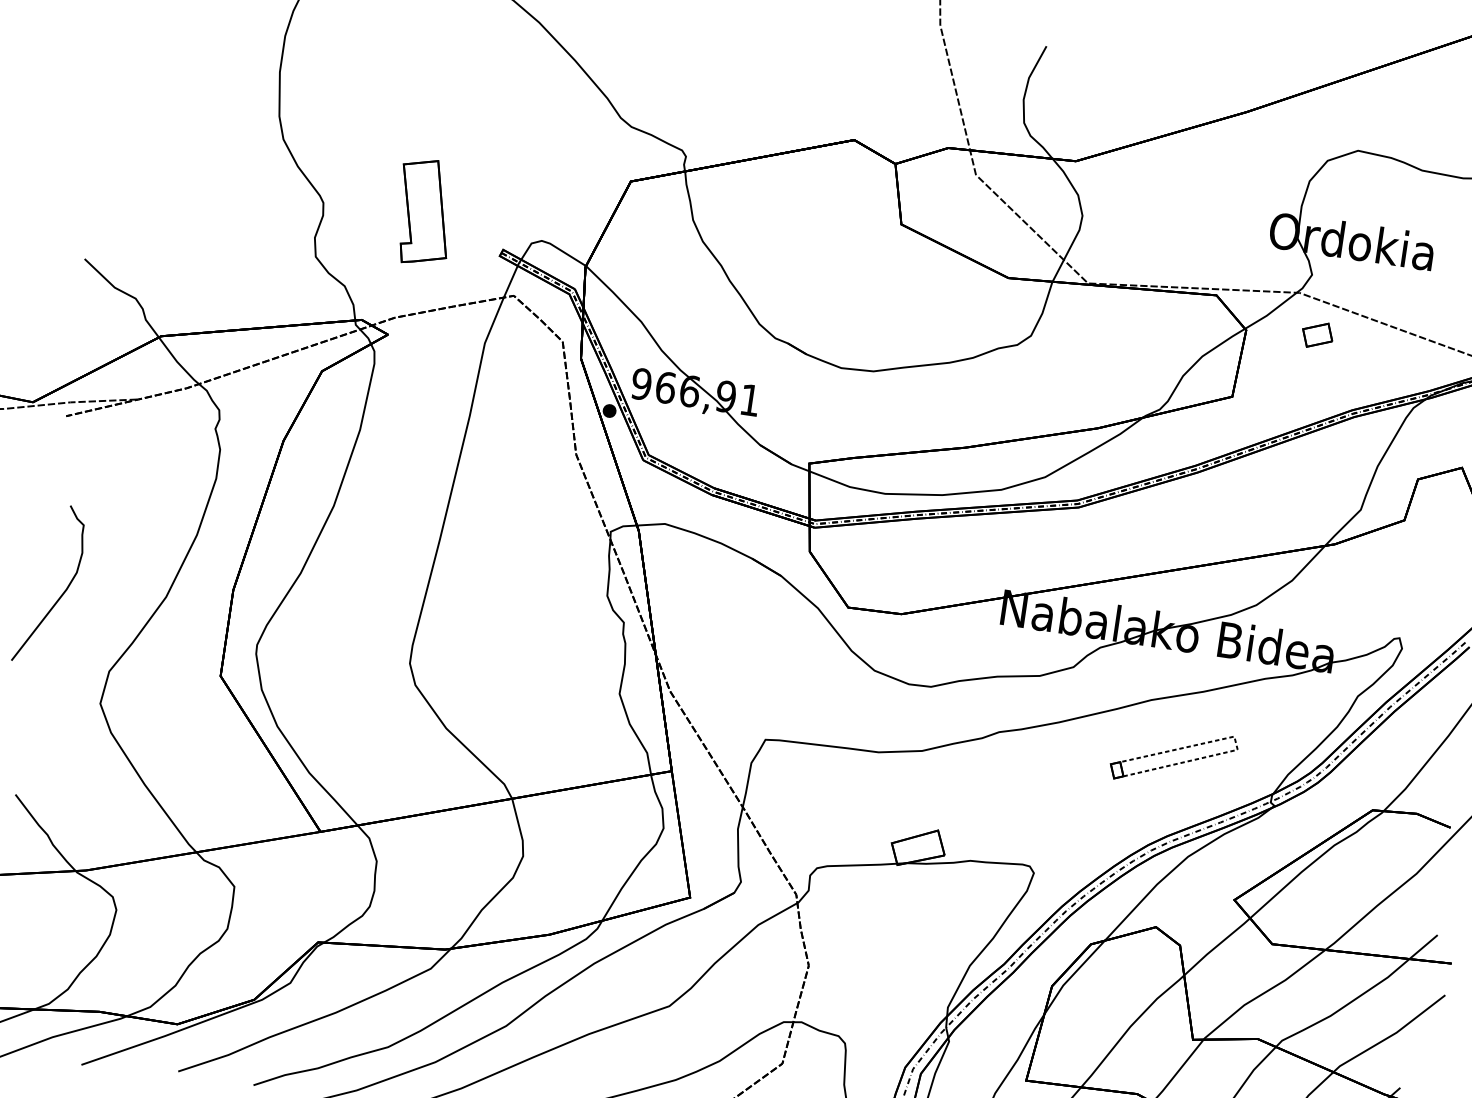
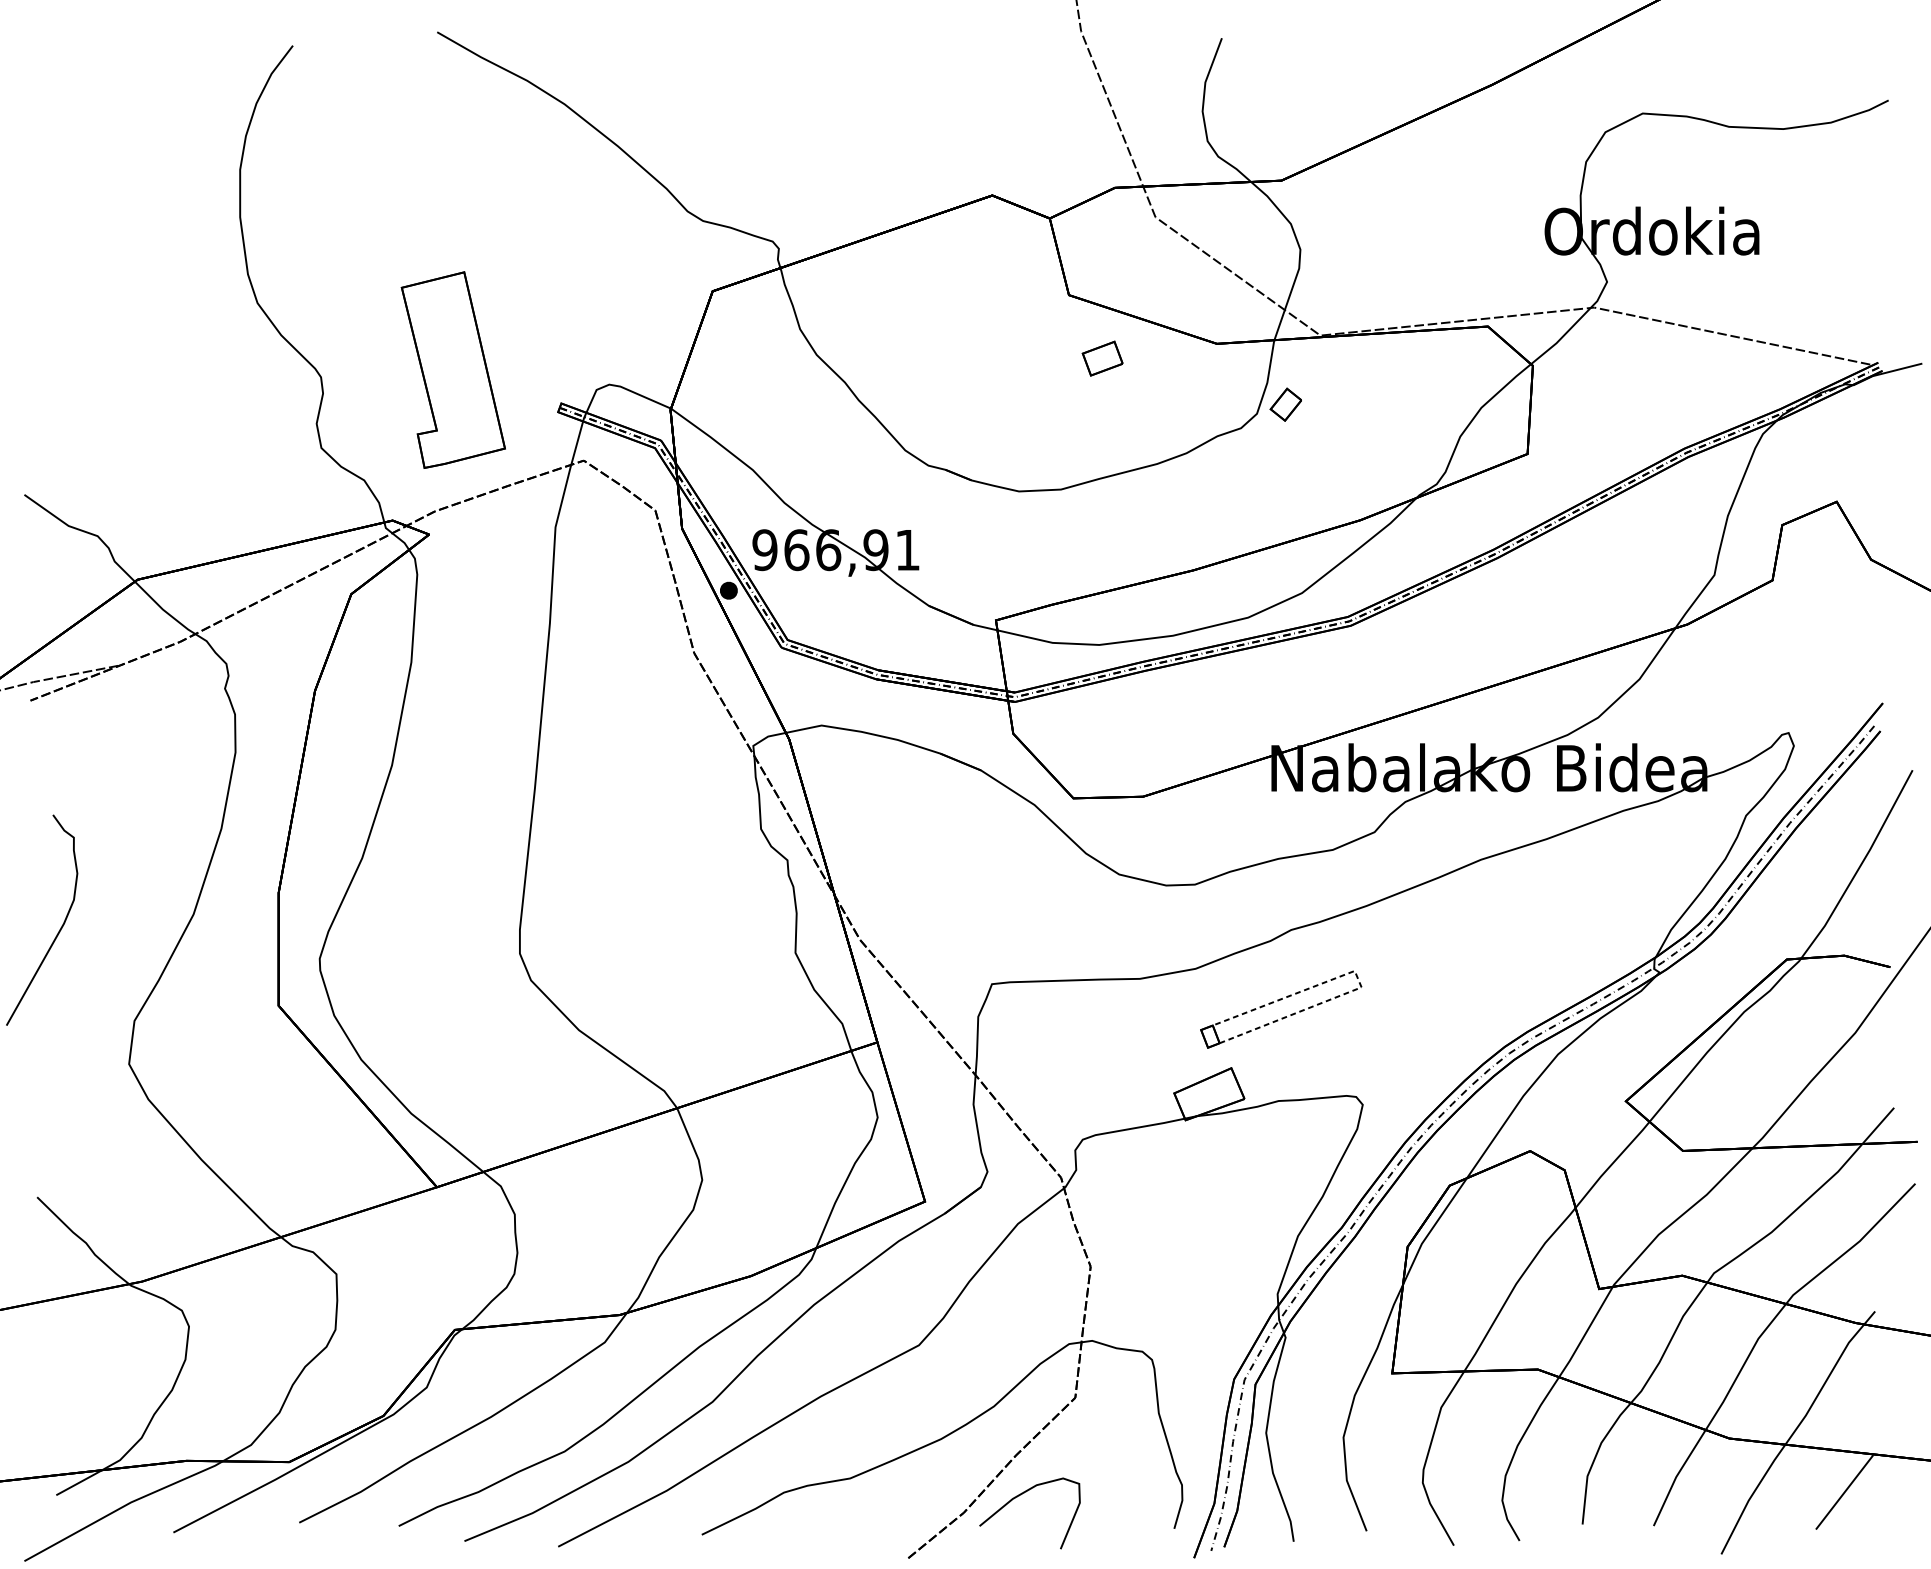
part: (424, 211) -> (452, 369), size x1.43
part: (1053, 331) -> (1285, 404), added
part: (1317, 335) -> (1102, 358), moved
part: (1175, 763) -> (1284, 1016), moved

